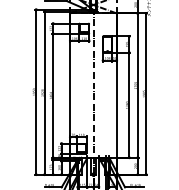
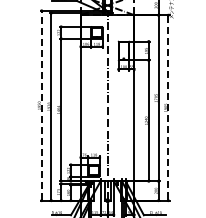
line: (36, 91) -> (41, 105), solid -> dashed
line: (146, 93) -> (168, 107), solid -> dashed

